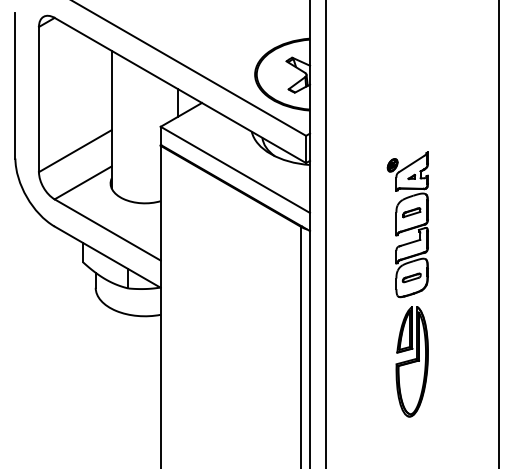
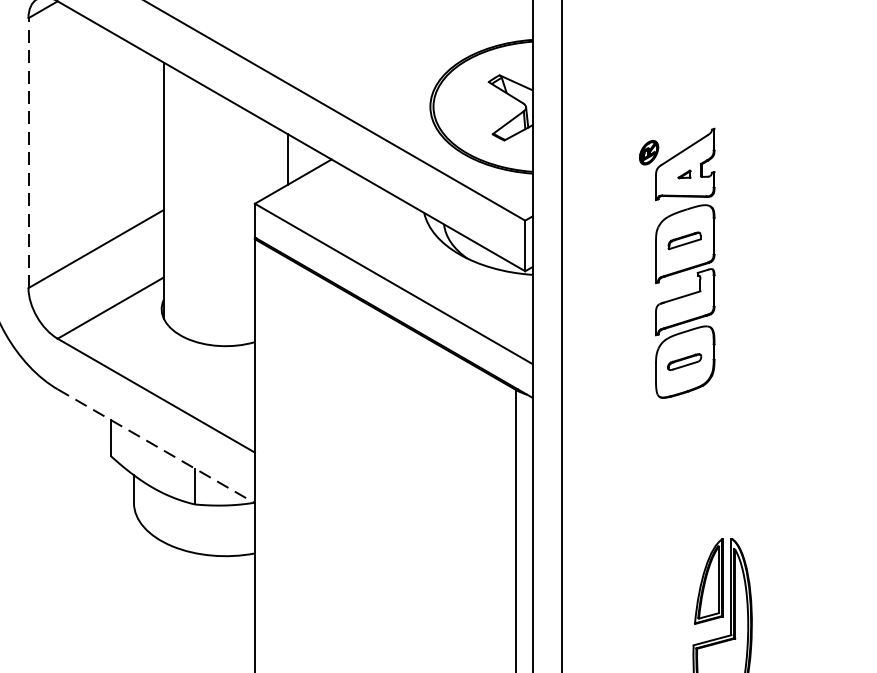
line: (38, 99) -> (27, 153), solid -> dashed
part: (407, 224) -> (676, 262), moved
line: (108, 257) -> (157, 446), solid -> dashed

